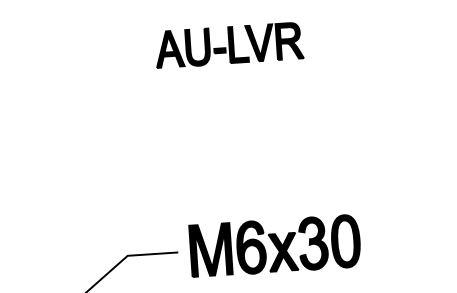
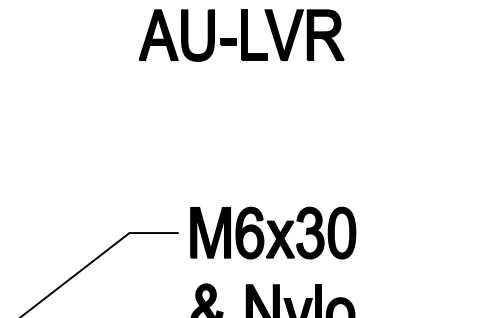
part: (229, 45) -> (241, 35), size x1.43

